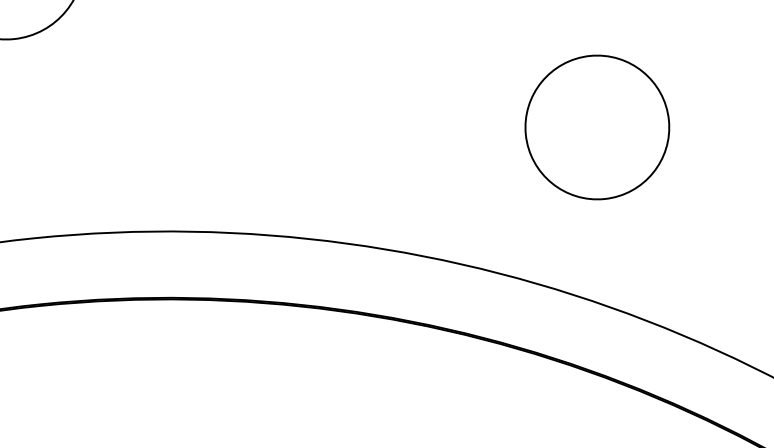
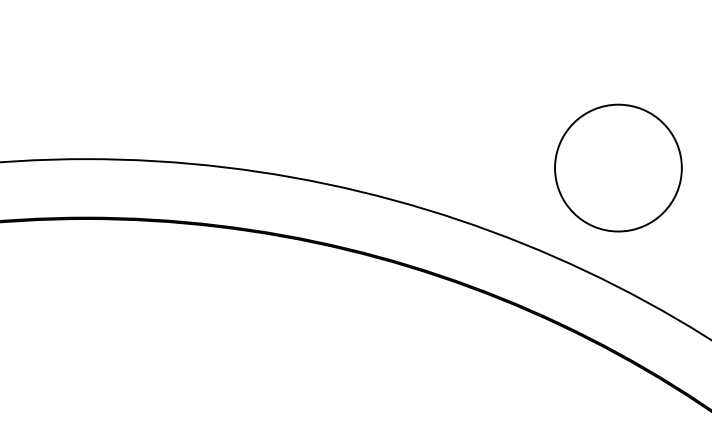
circle: (597, 126) -> (618, 167), moved

